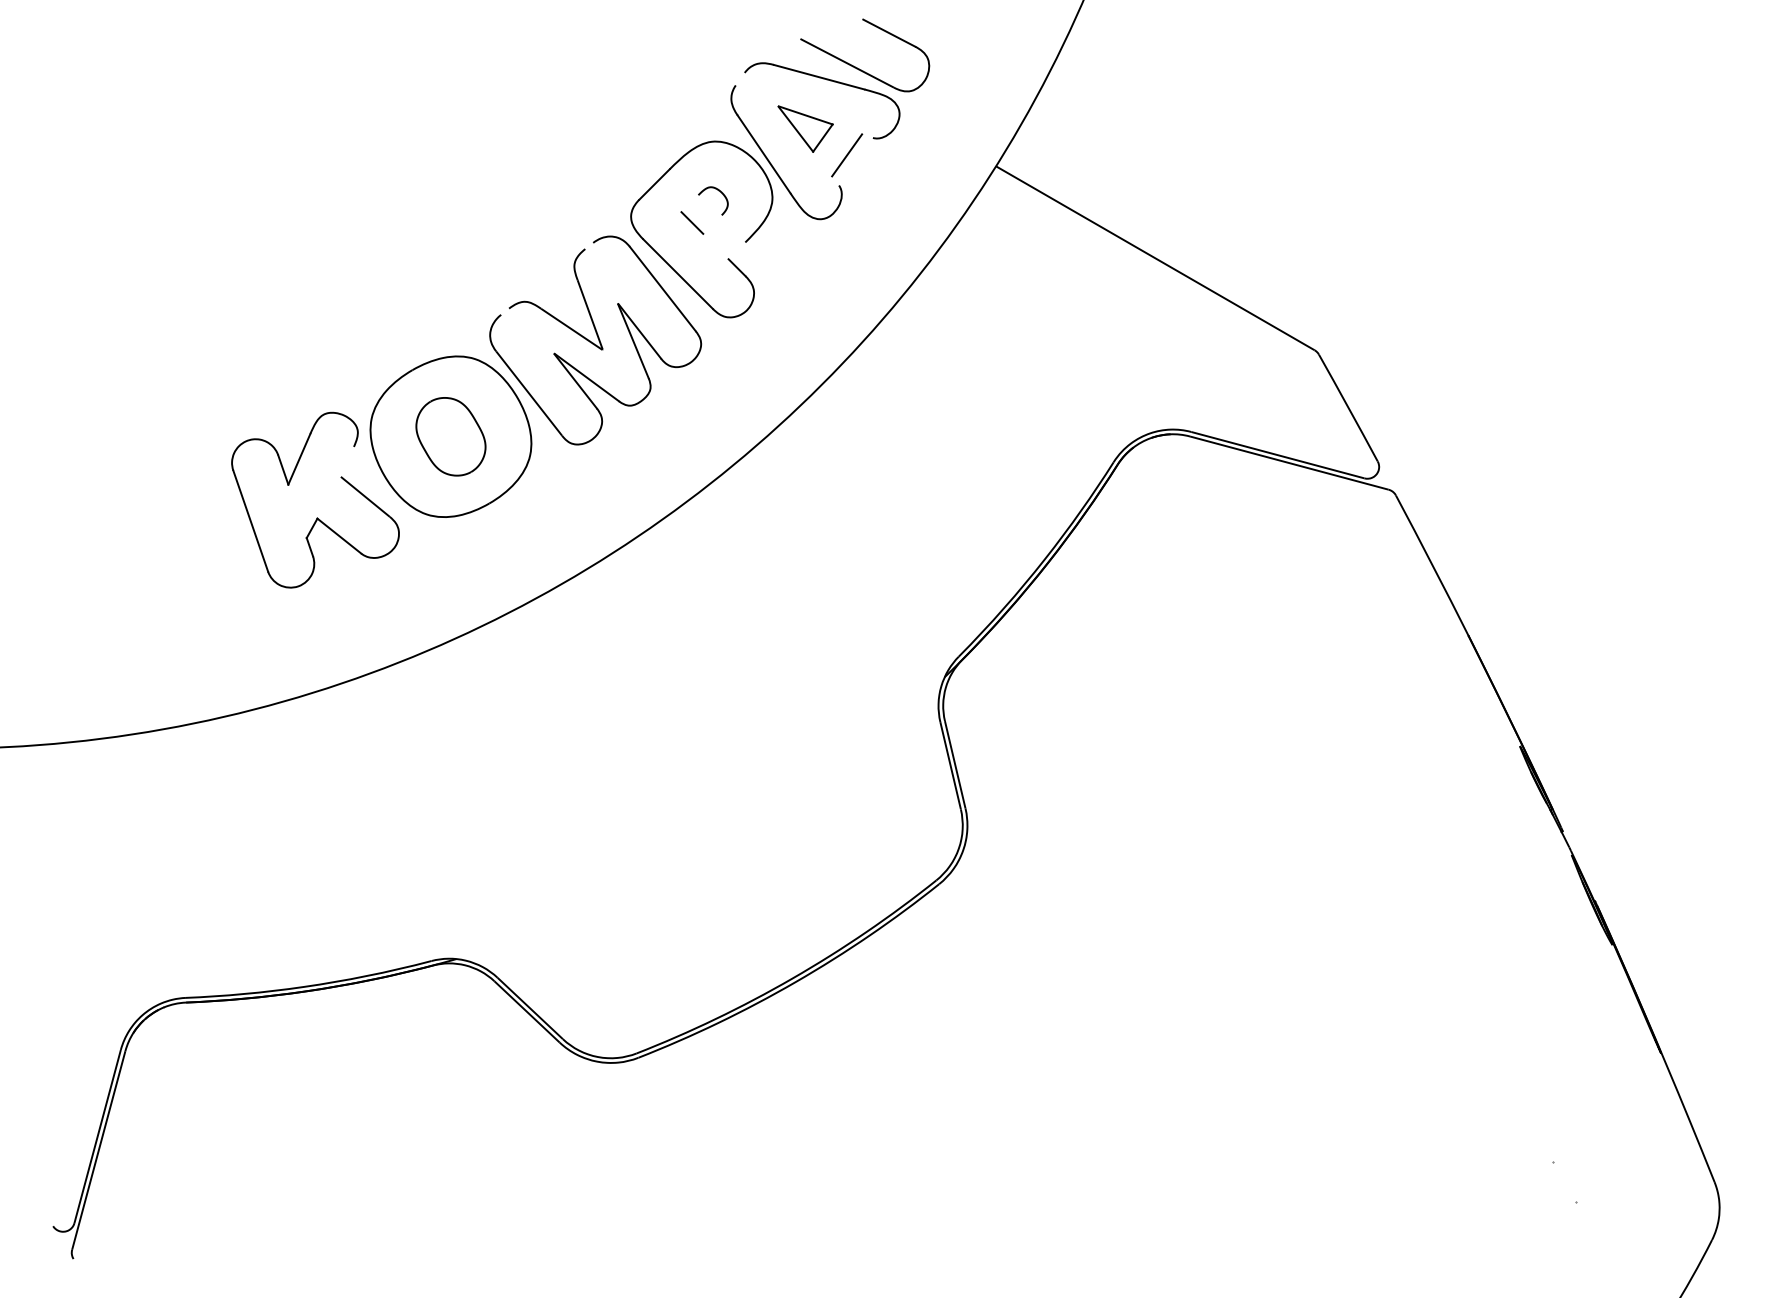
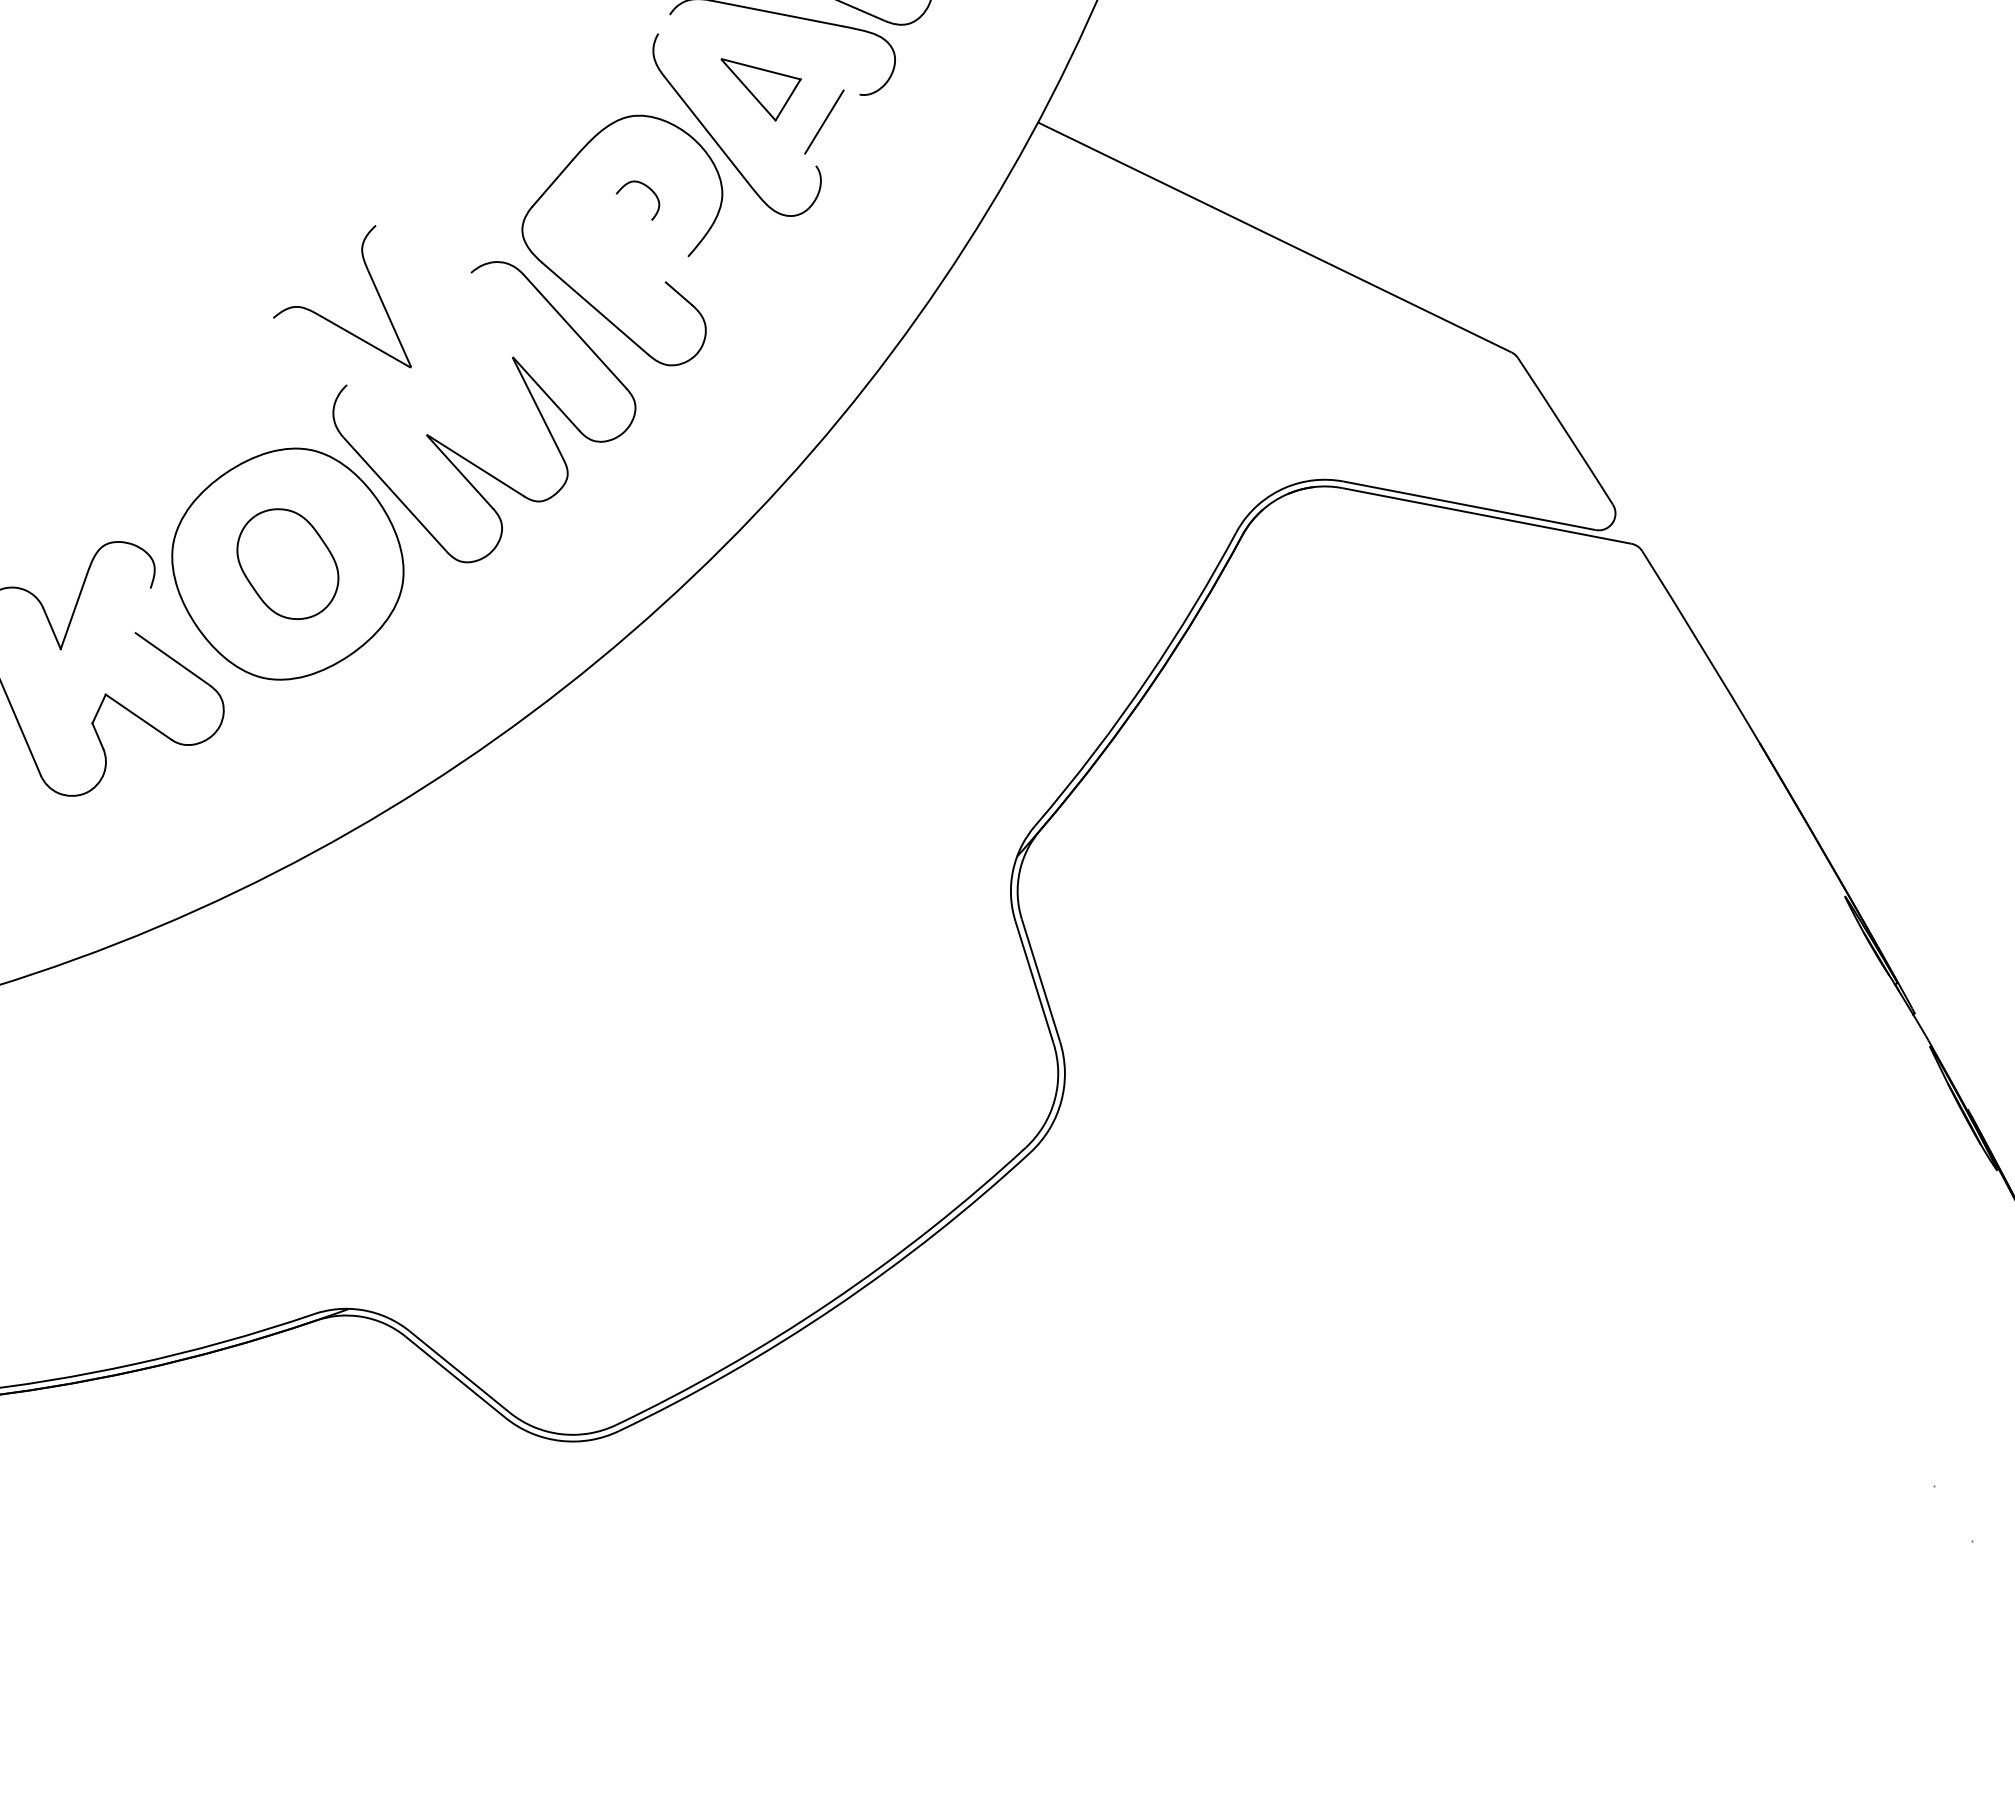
line: (692, 222) -> (610, 233), removed
part: (547, 311) -> (328, 318), moved

